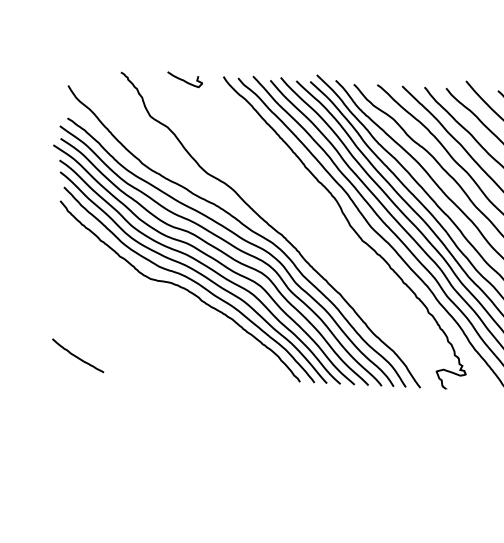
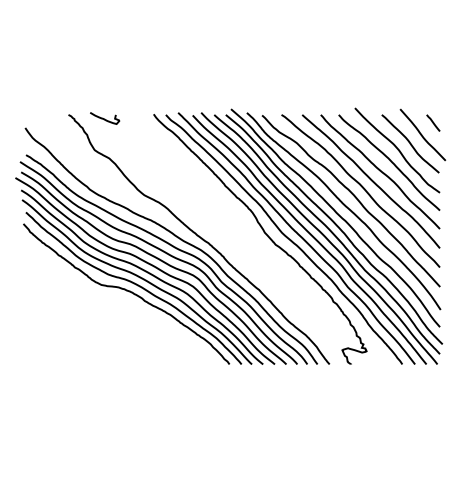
curve: (184, 79) -> (104, 118), moved
curve: (76, 355) -> (43, 351), removed

